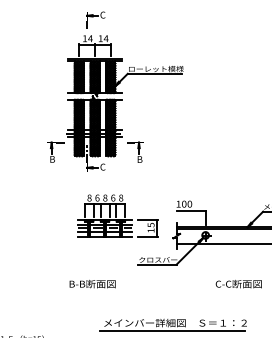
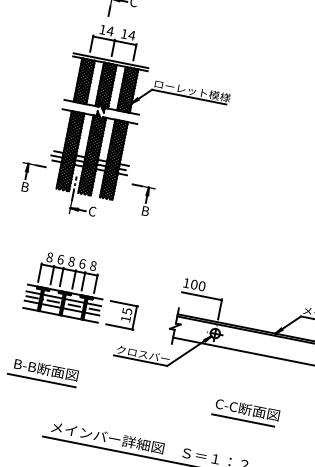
part: (117, 215) -> (83, 289), moved
line: (90, 292) -> (41, 380), added
line: (236, 292) -> (242, 420), added

